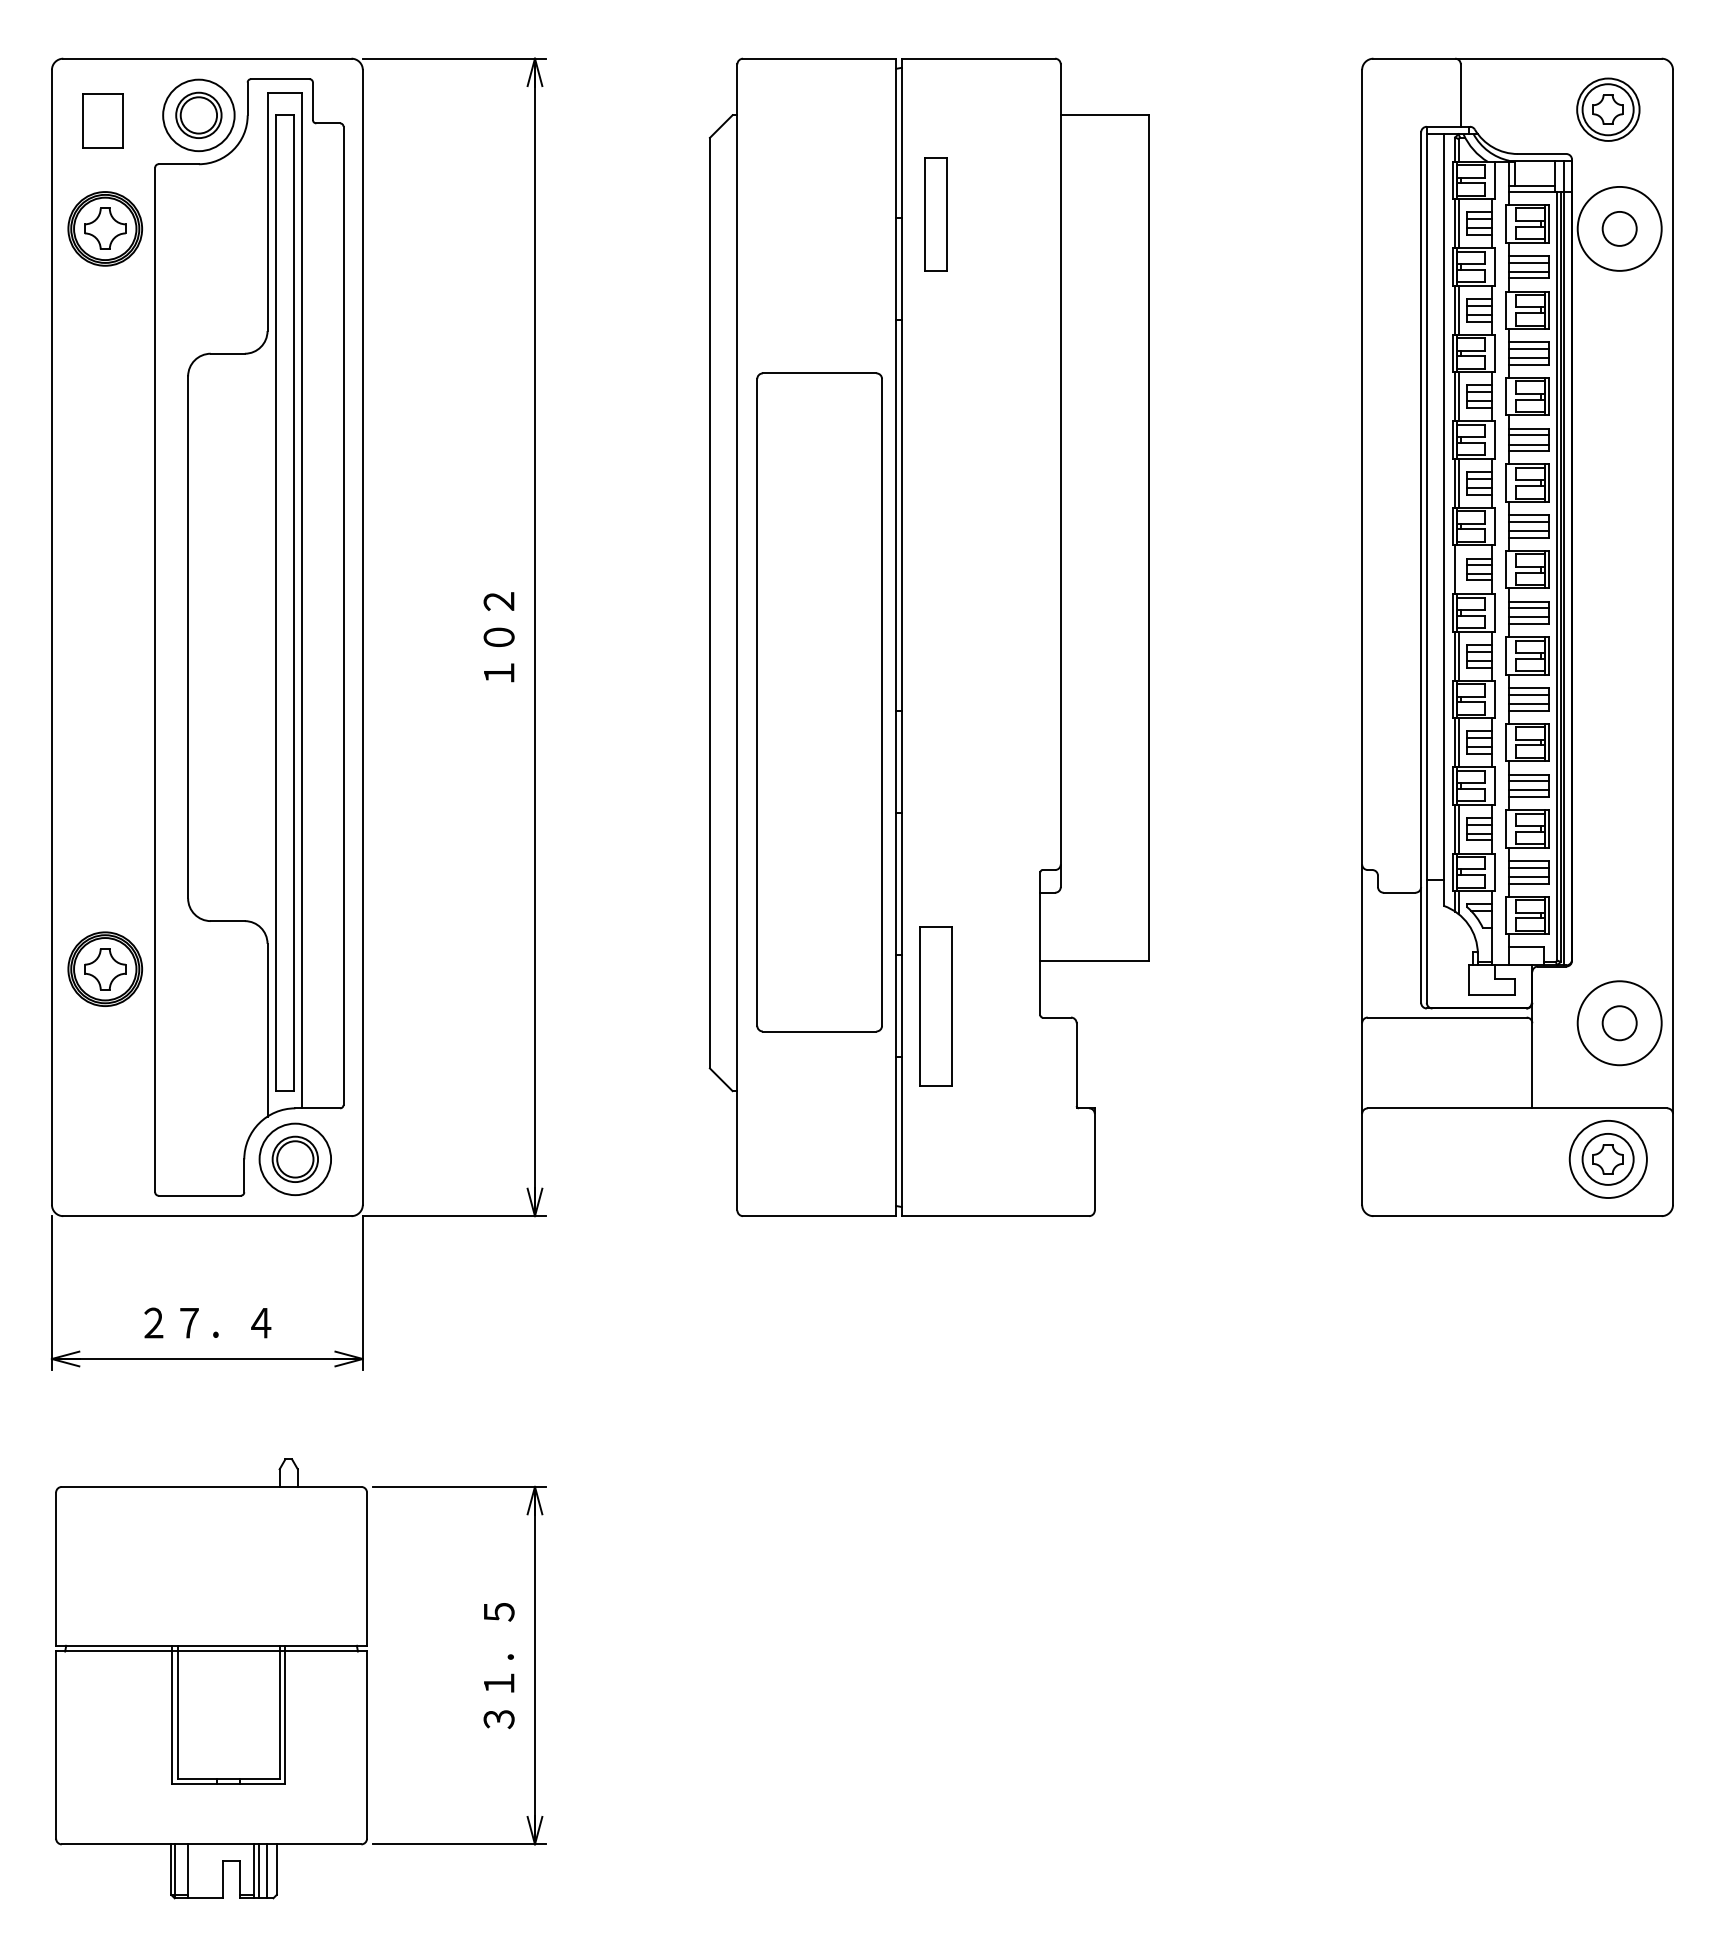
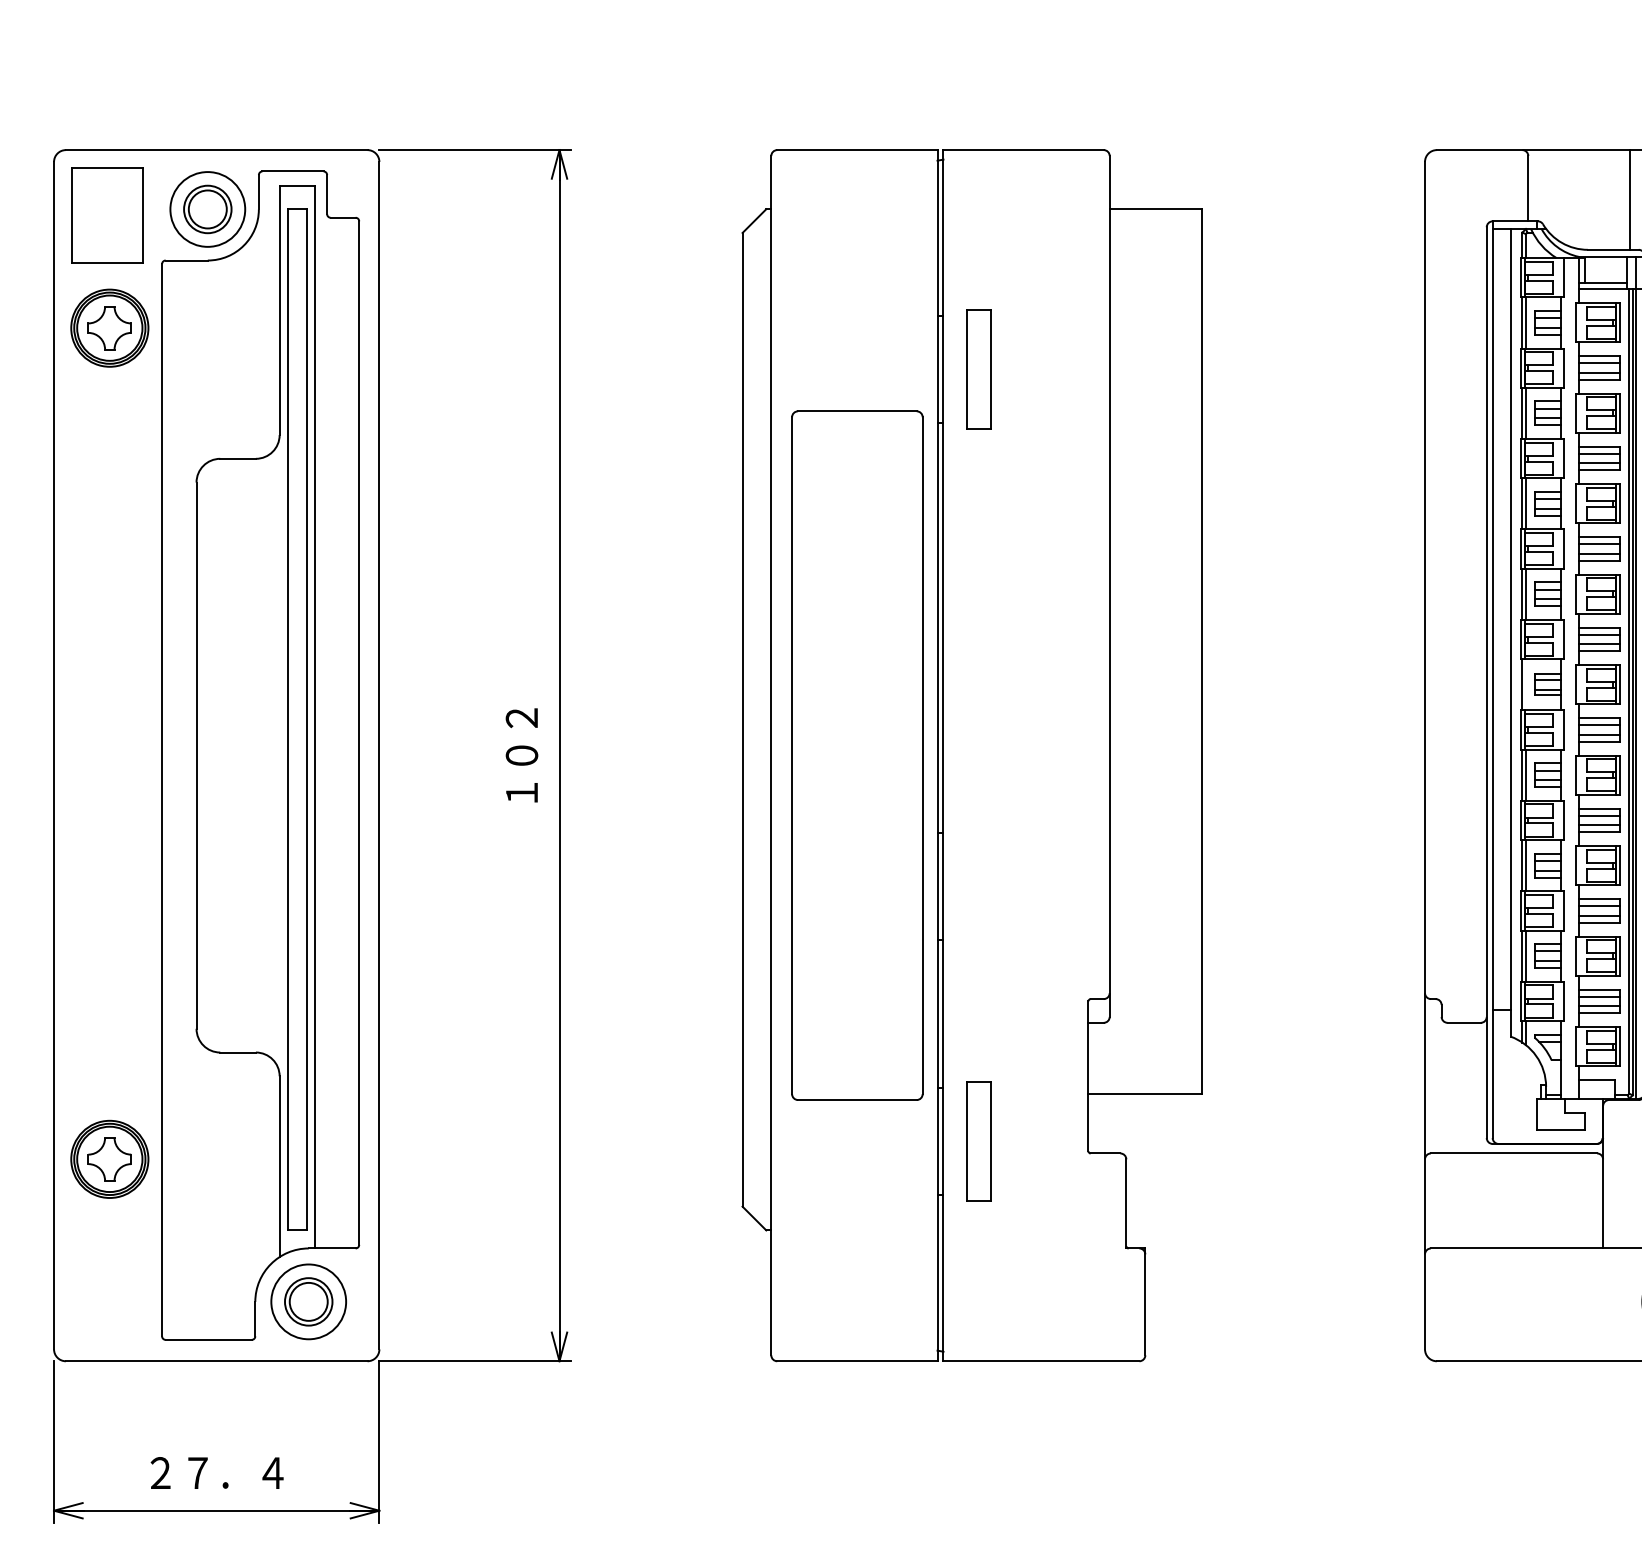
line: (1558, 106) -> (1630, 200), added
part: (102, 121) -> (106, 215), size x1.67
part: (935, 214) -> (978, 369), moved
part: (819, 702) -> (857, 755), moved
part: (104, 968) -> (109, 1158), moved
part: (935, 1005) -> (978, 1140), size x0.71

